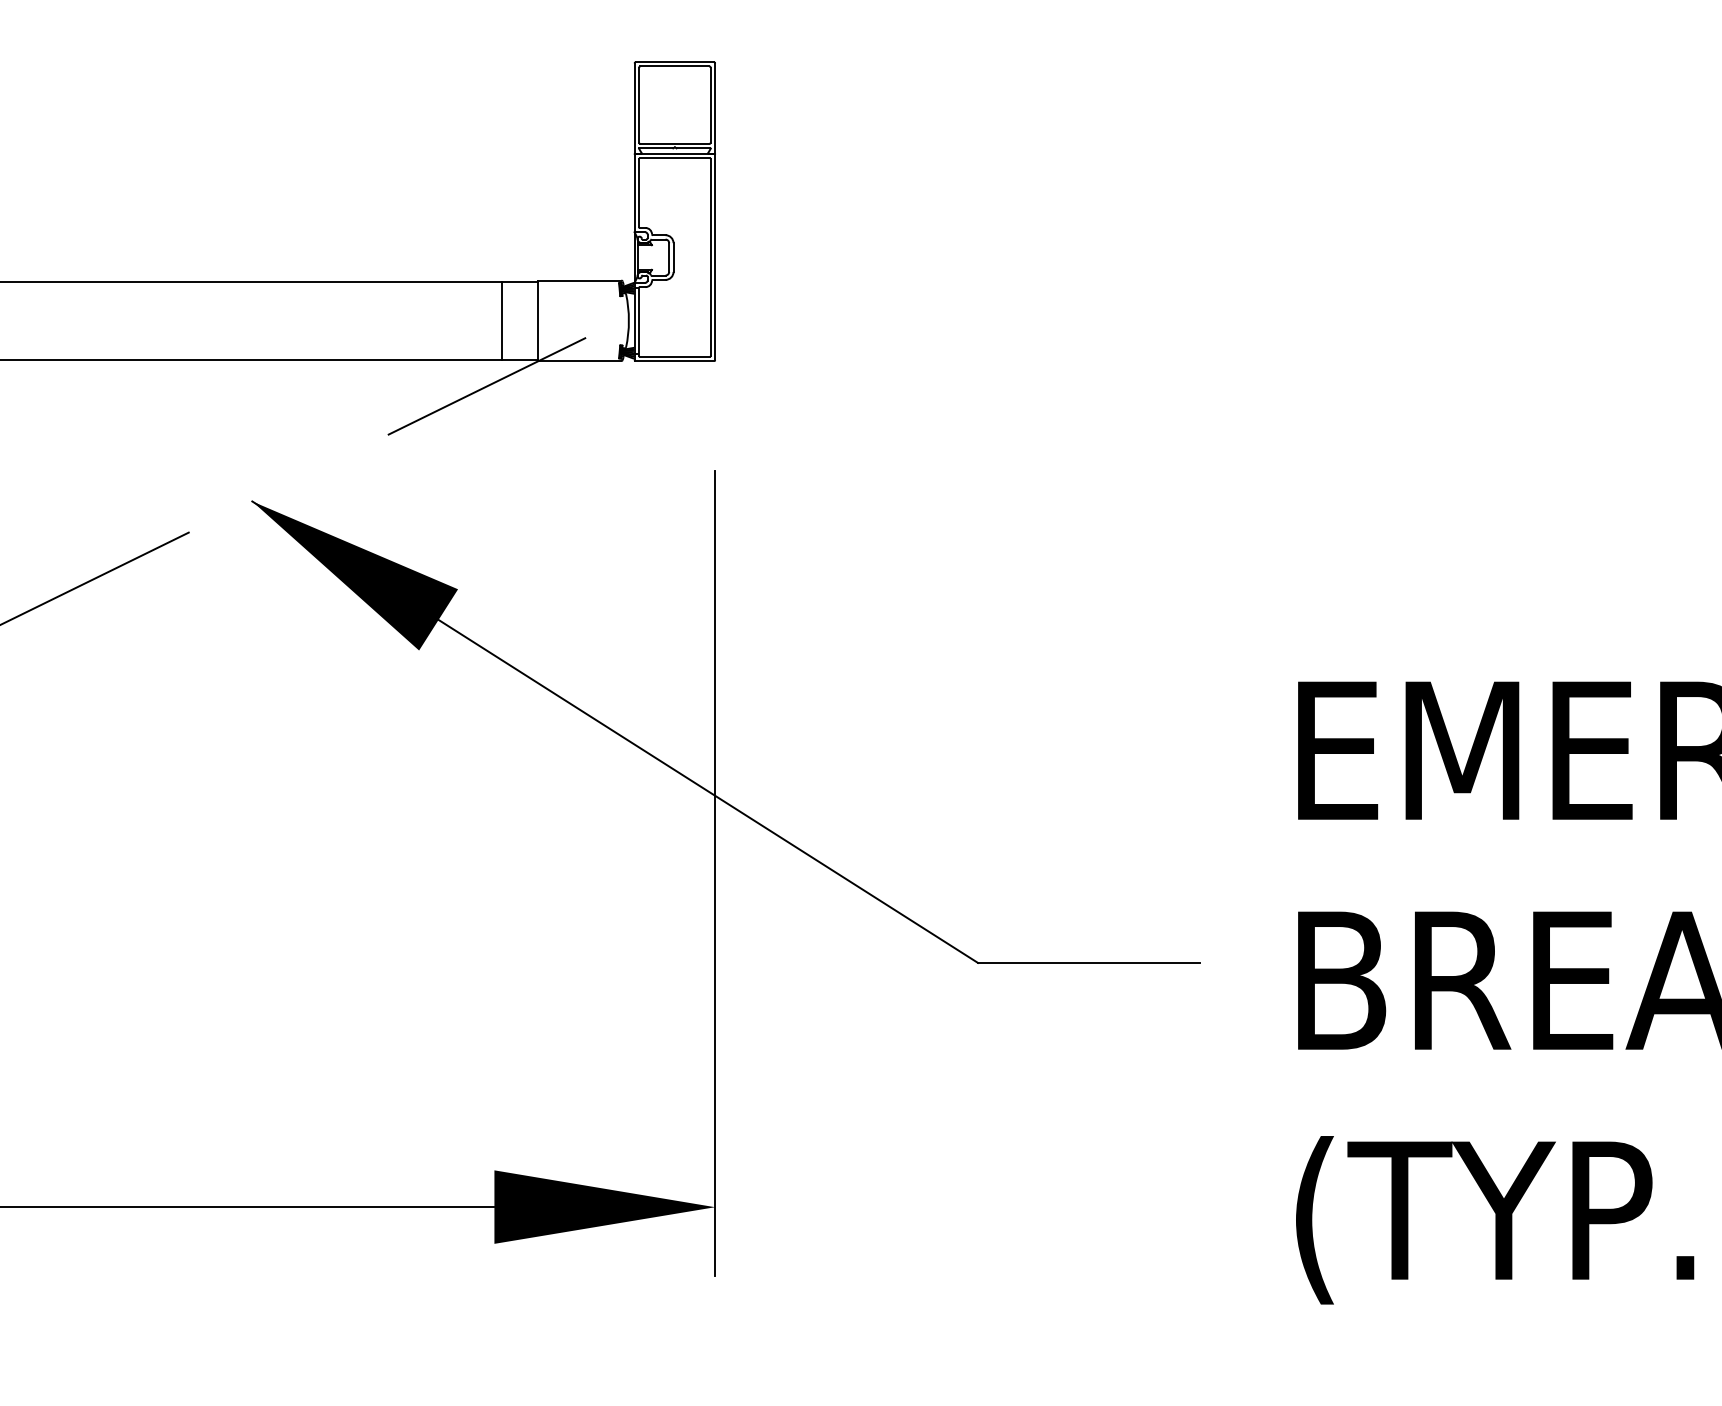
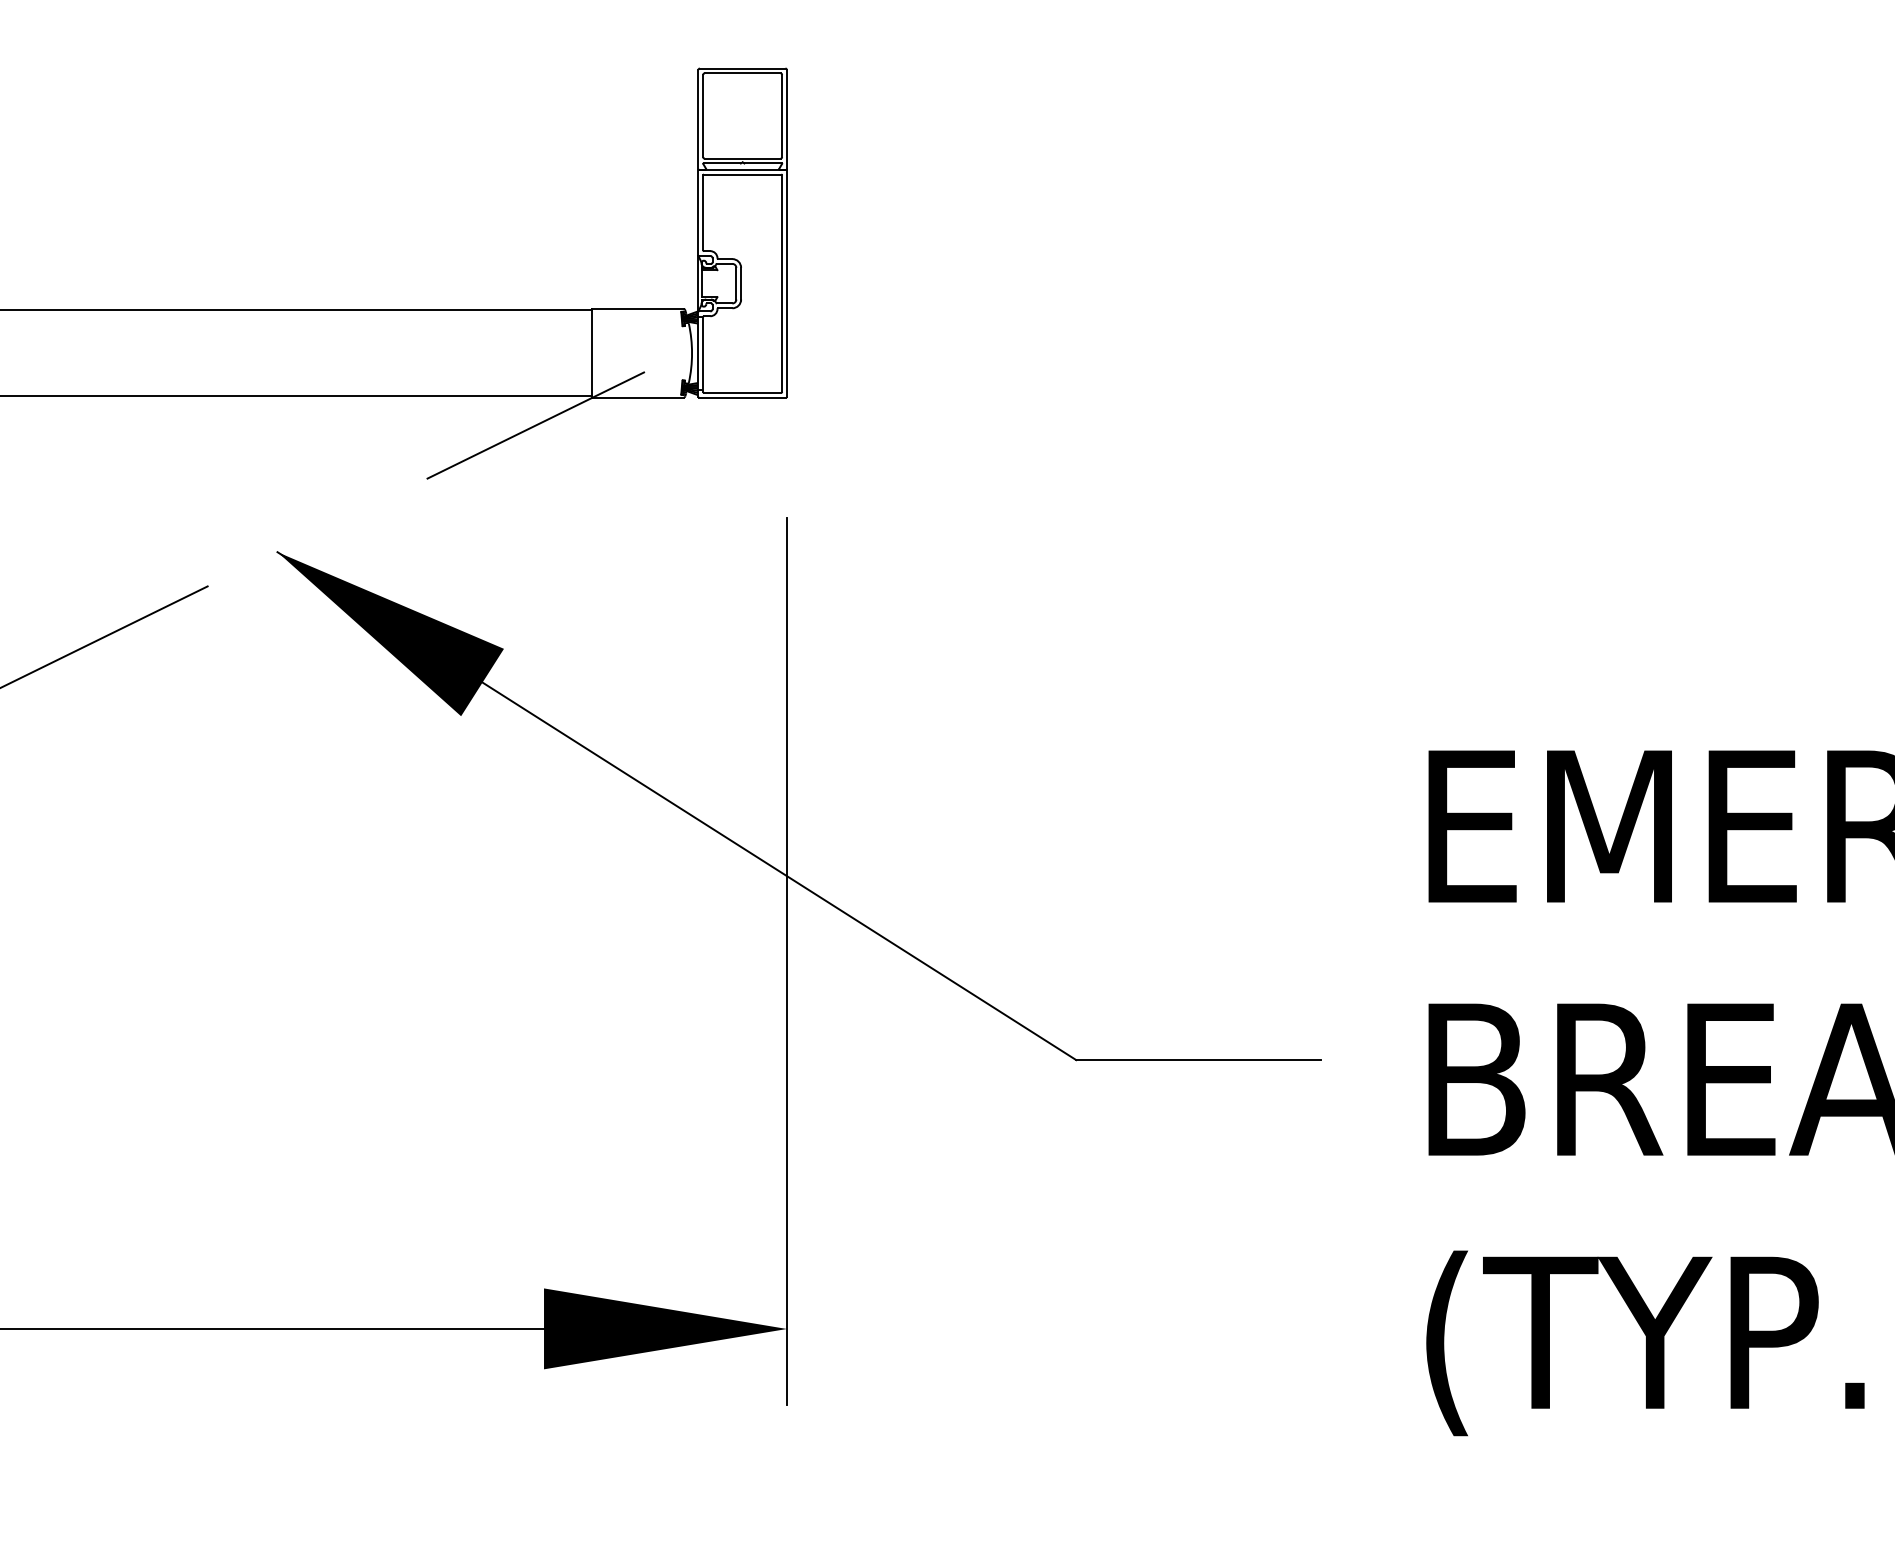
line: (502, 320) -> (552, 353), removed

